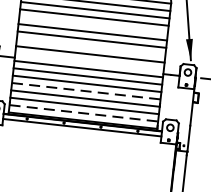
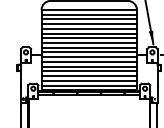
line: (92, 24) -> (88, 28), added
line: (89, 47) -> (88, 43), added
line: (88, 61) -> (88, 52), added
line: (86, 91) -> (89, 71), dashed -> solid
line: (84, 113) -> (89, 85), dashed -> solid

